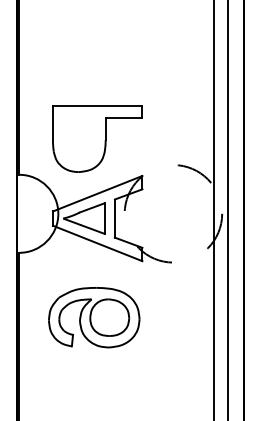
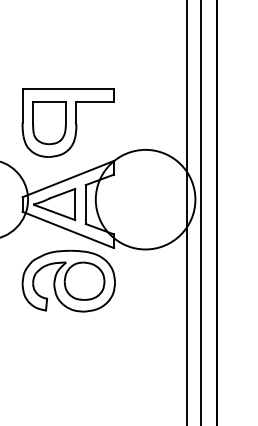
part: (79, 138) -> (49, 122), added
circle: (173, 213) -> (145, 199), dashed -> solid
part: (94, 317) -> (69, 281), moved

